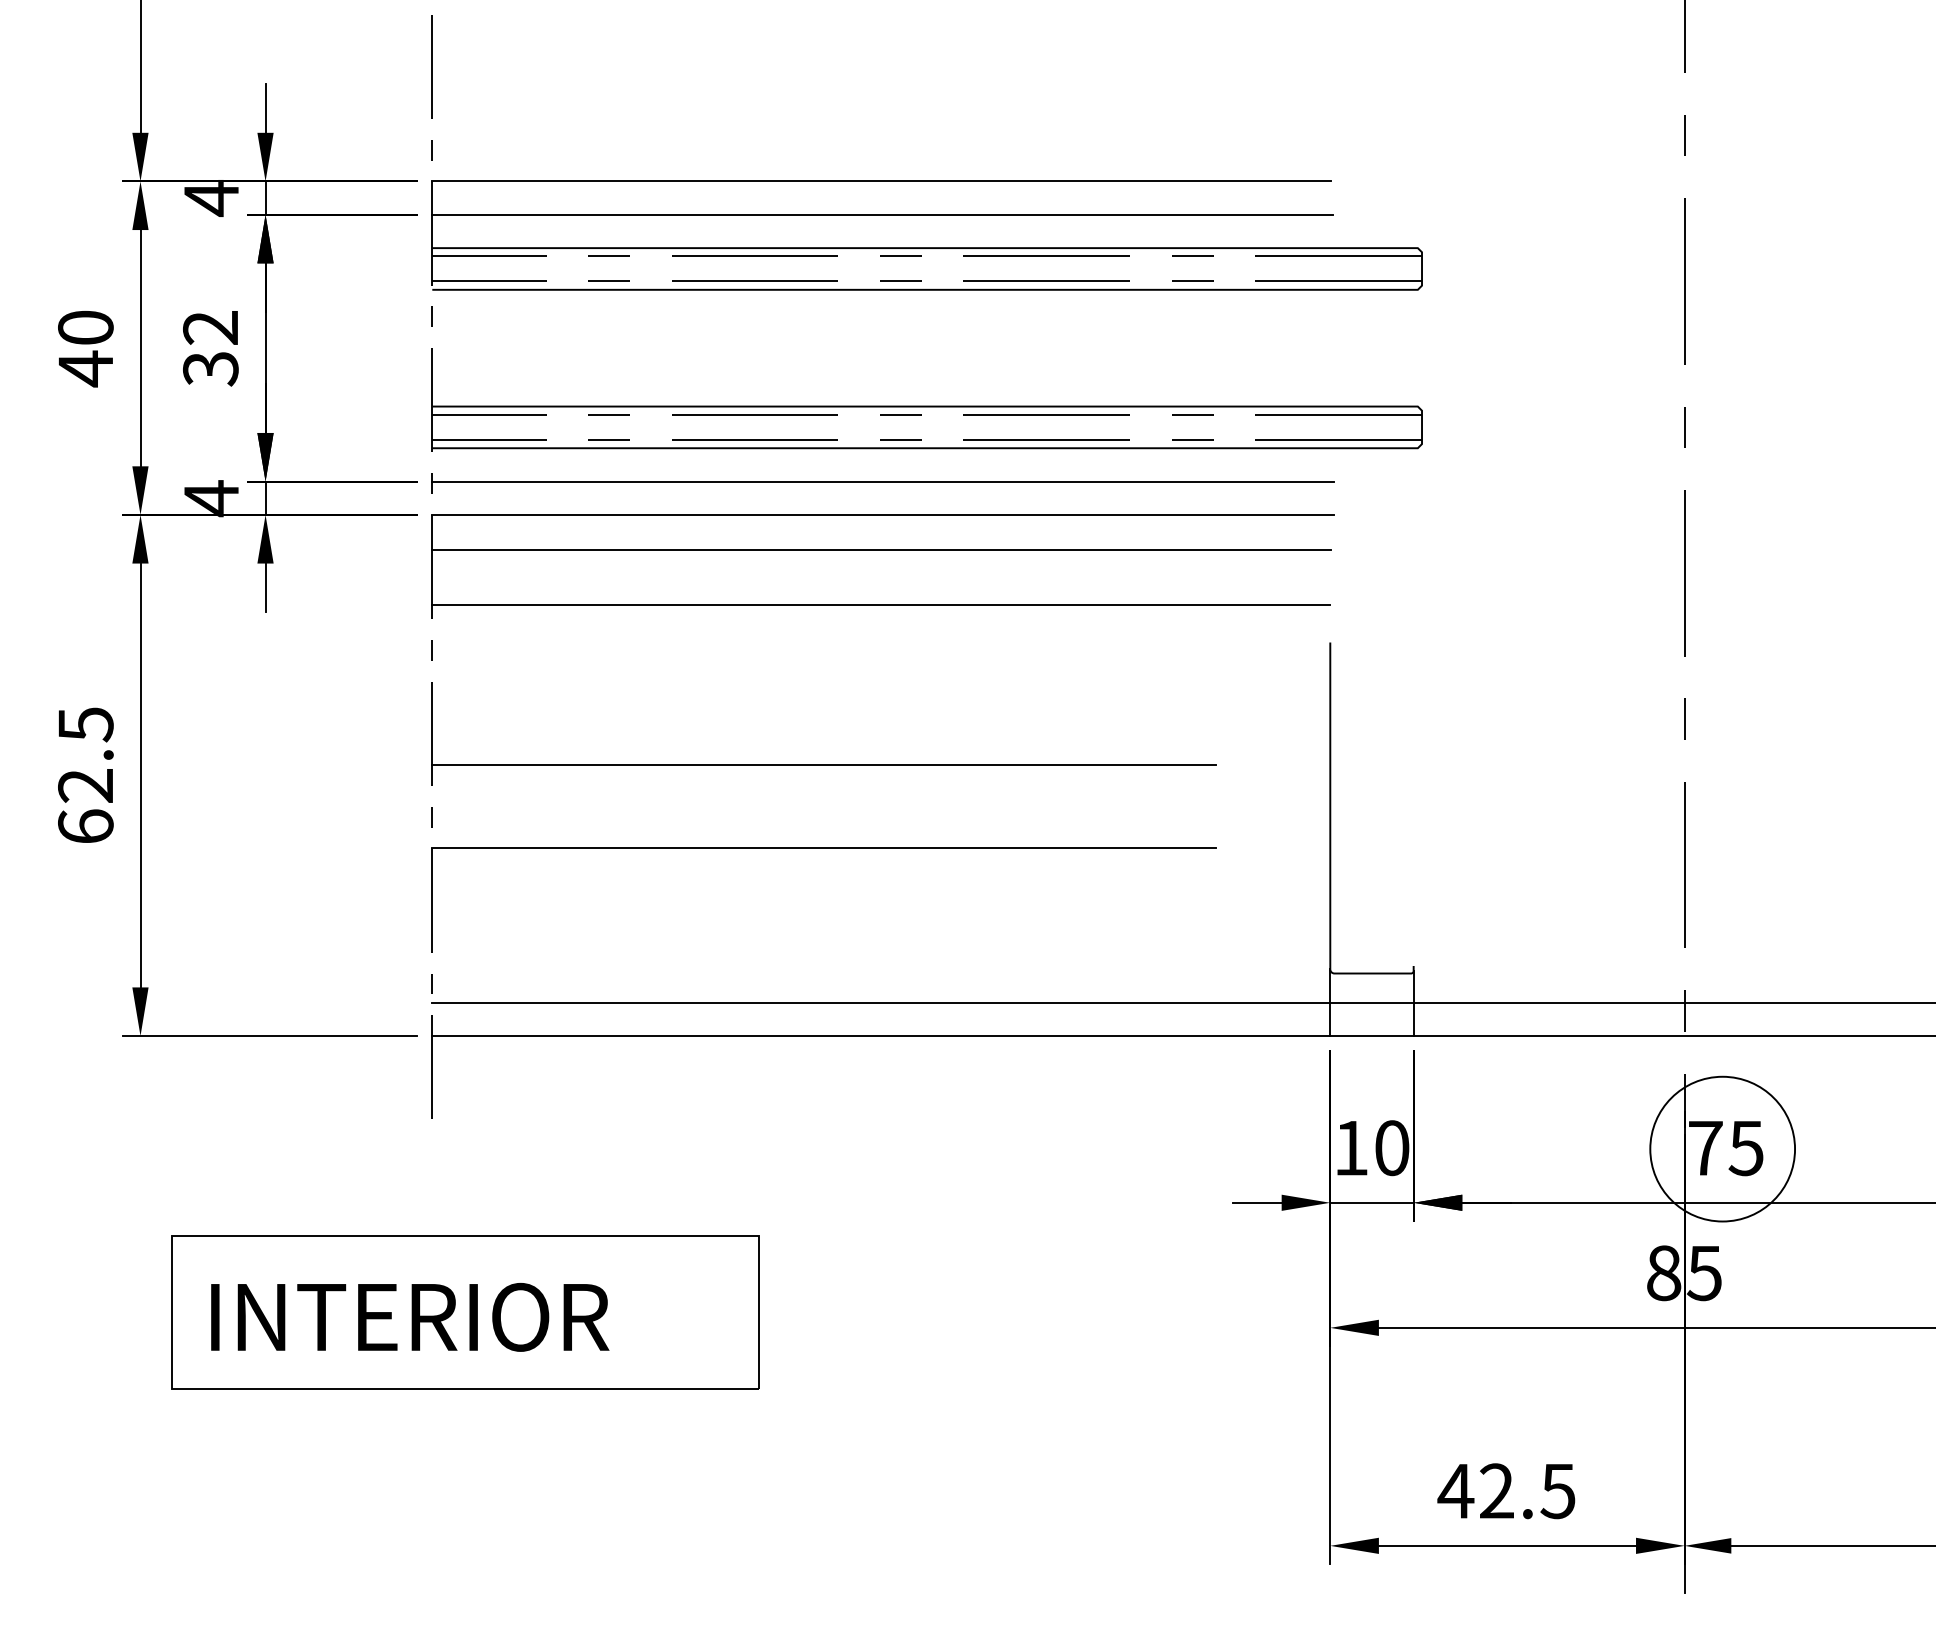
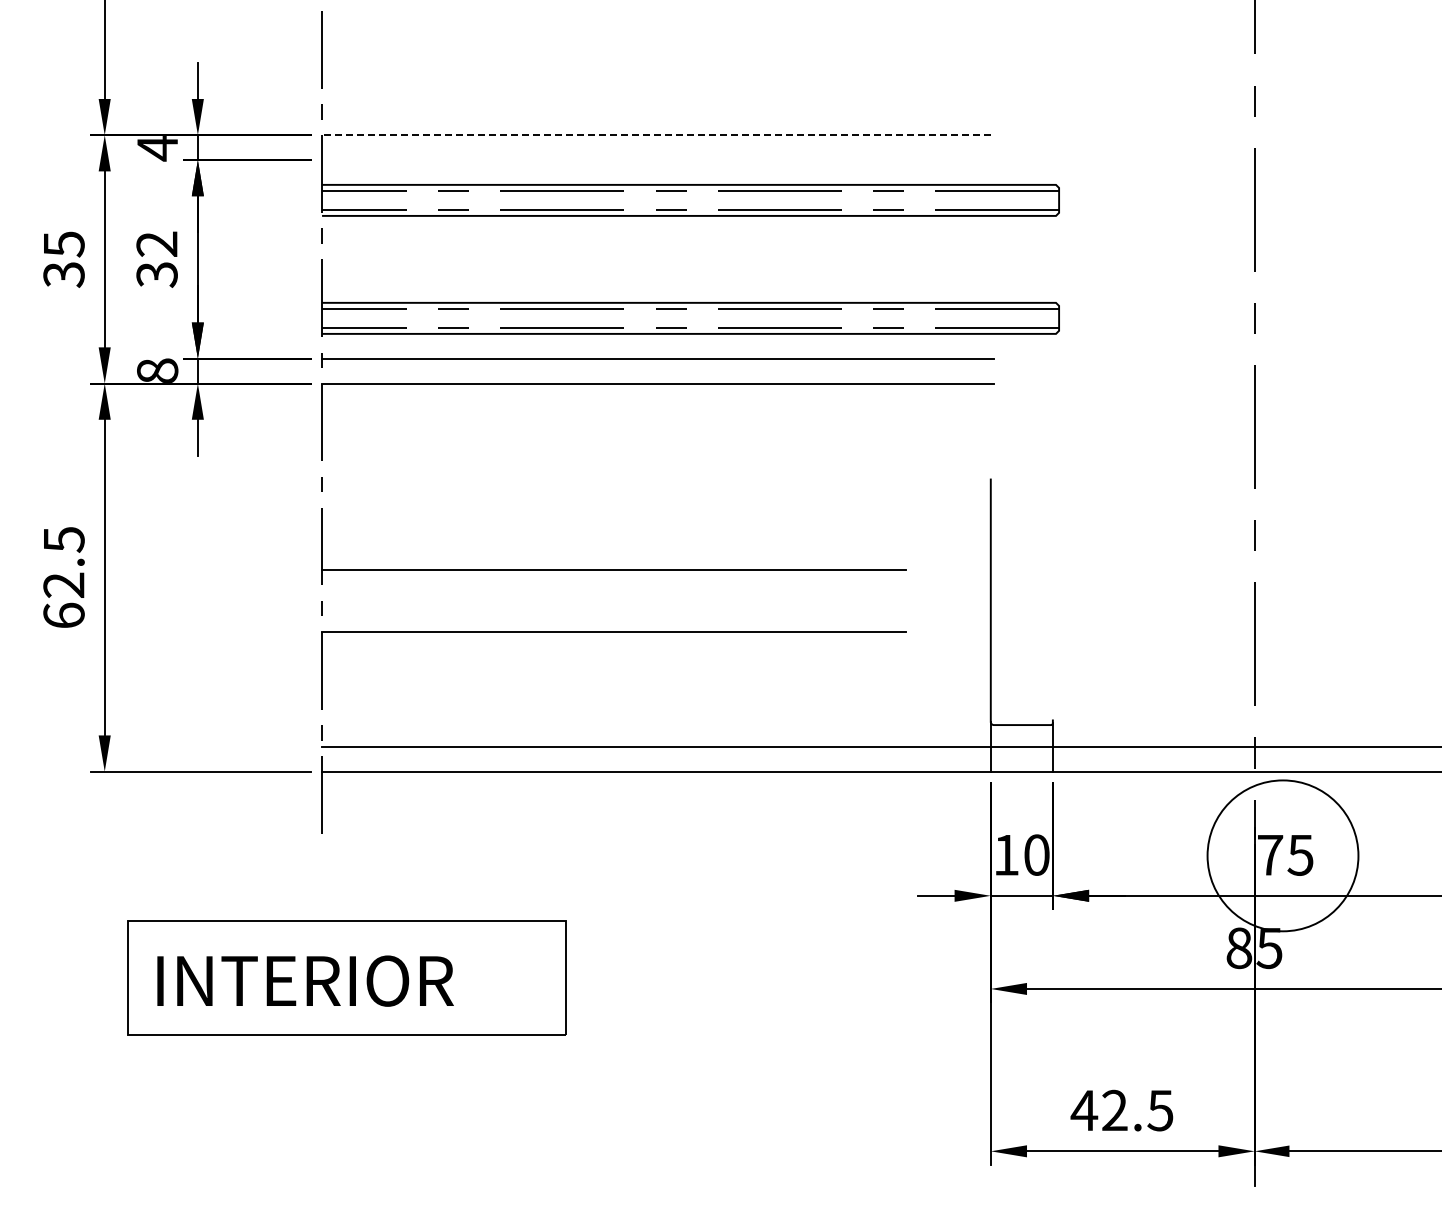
line: (881, 181) -> (656, 135), solid -> dashed
line: (882, 215) -> (657, 160), removed
text: (85, 348) -> (63, 259), 40 -> 35
text: (211, 498) -> (157, 371), 4 -> 8
line: (881, 549) -> (656, 409), removed
line: (881, 604) -> (656, 450), removed
circle: (1721, 1148) -> (1282, 855), size x1.4

